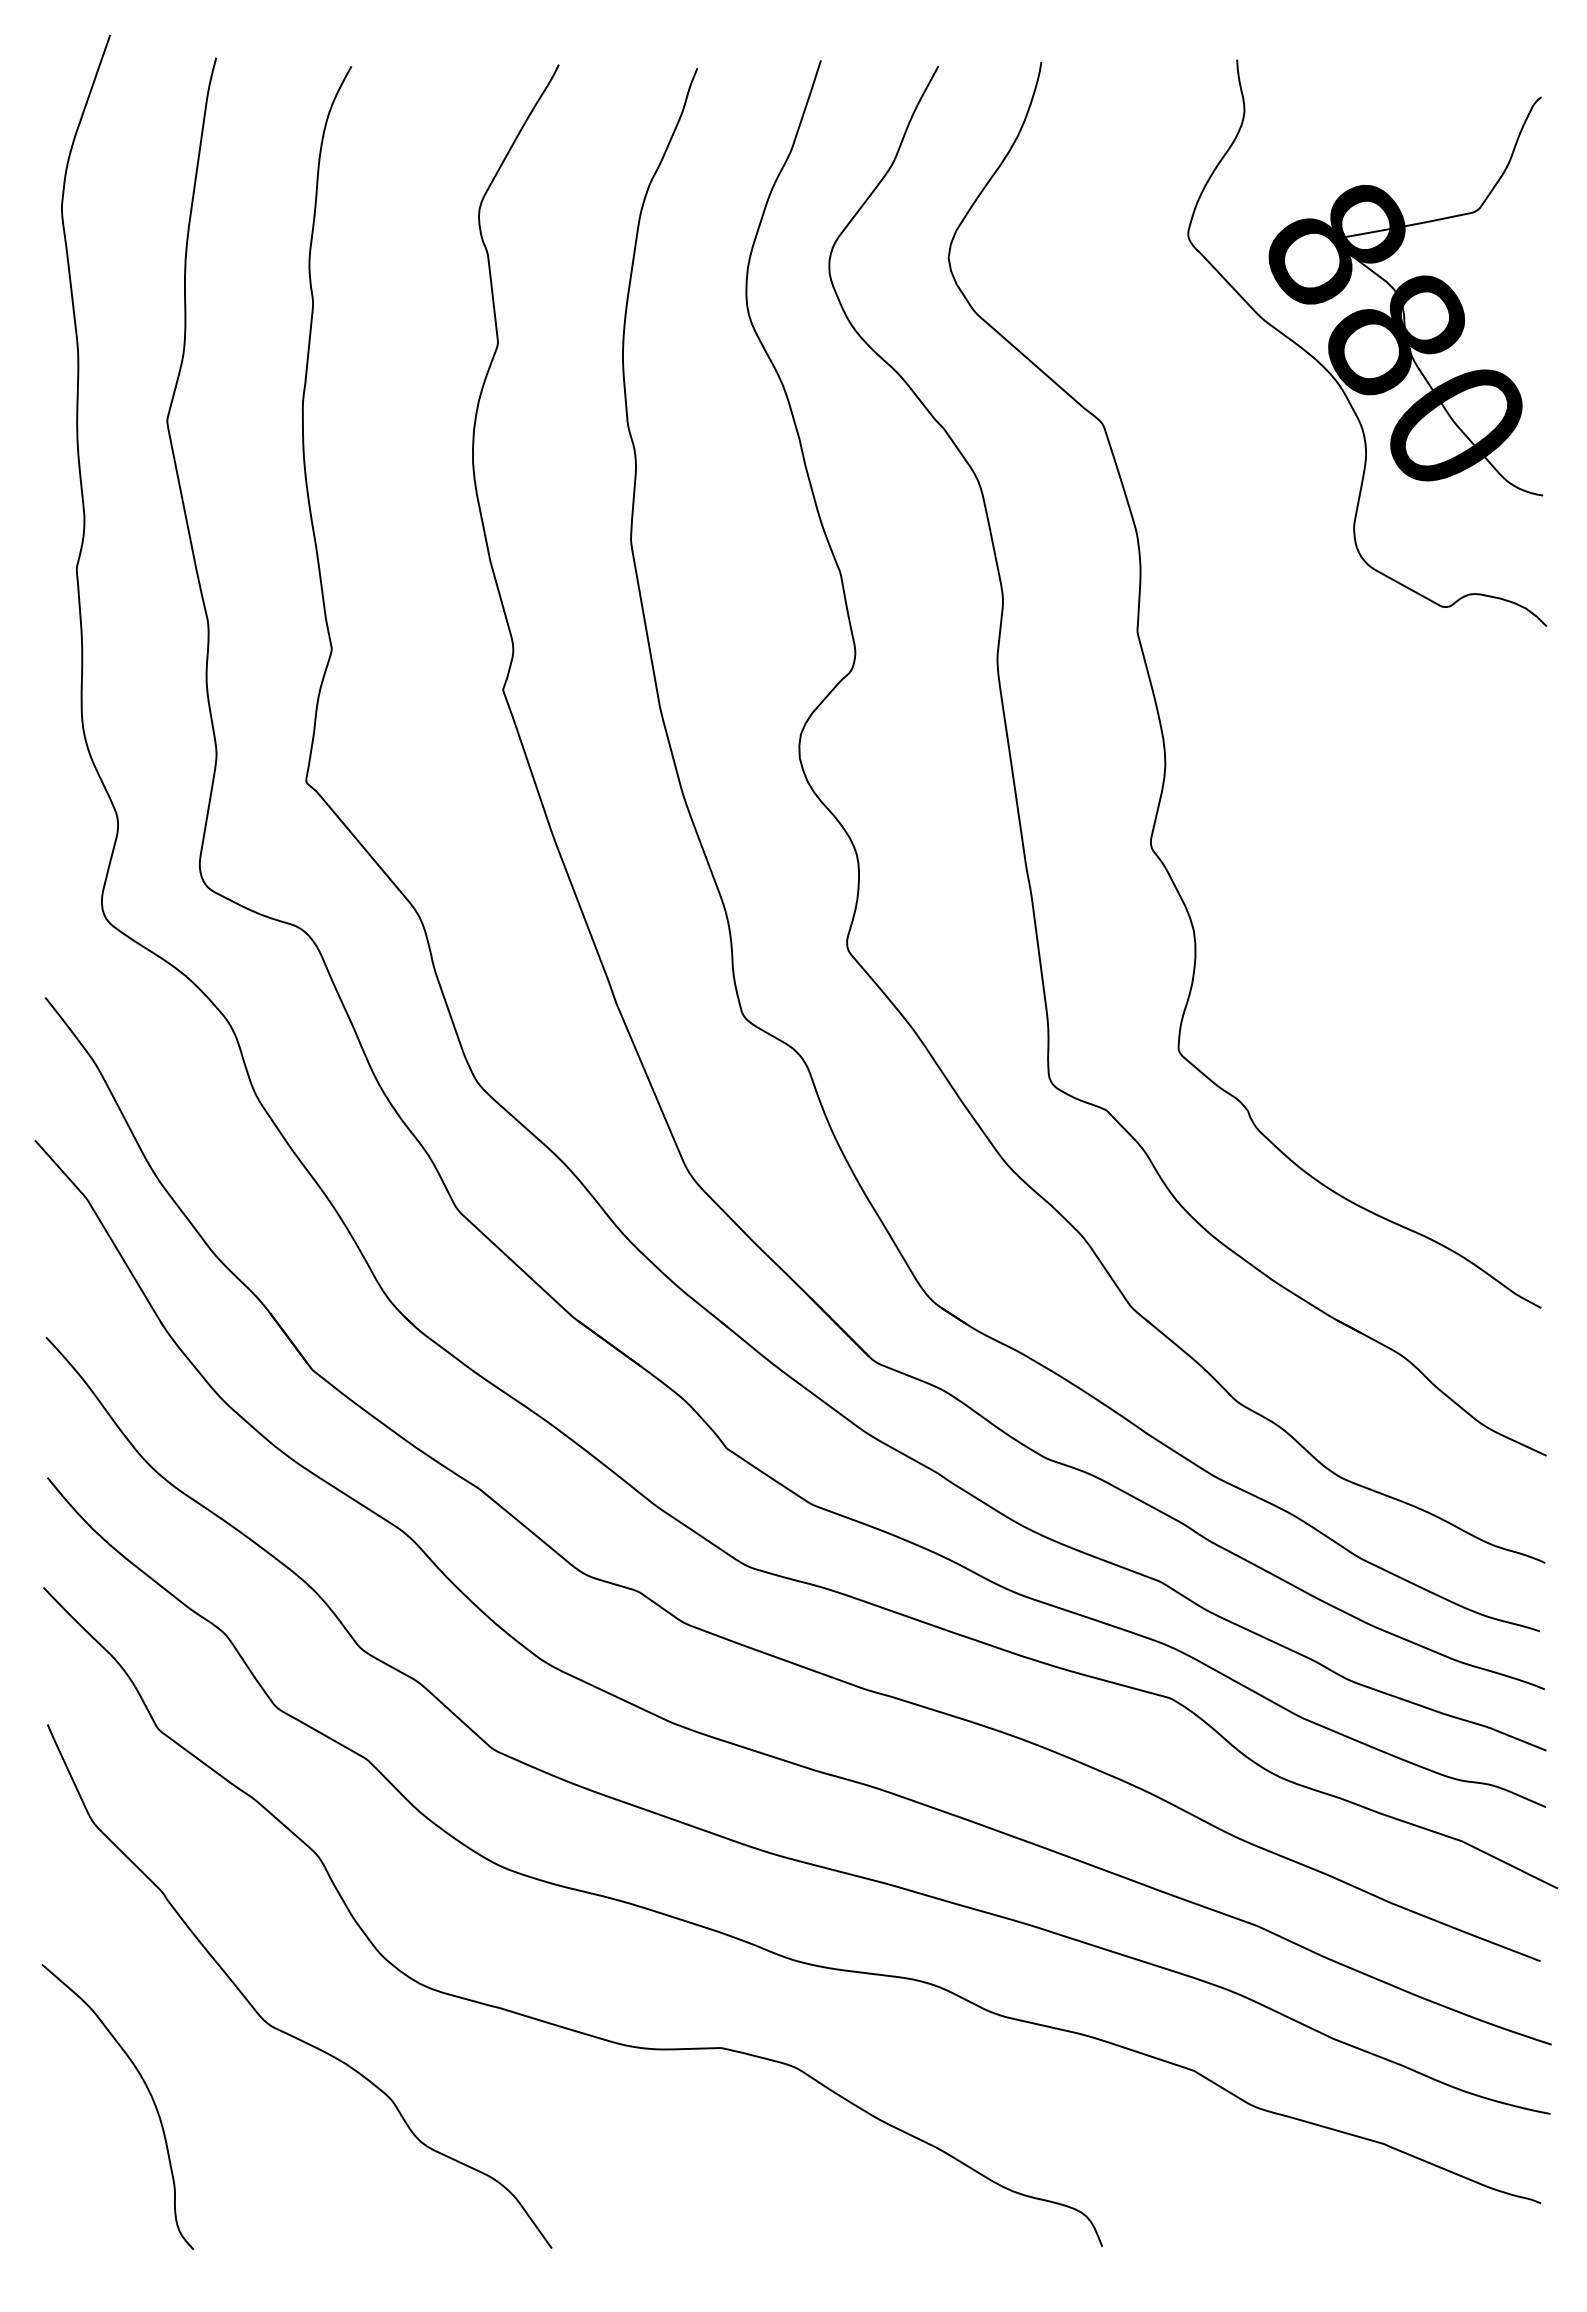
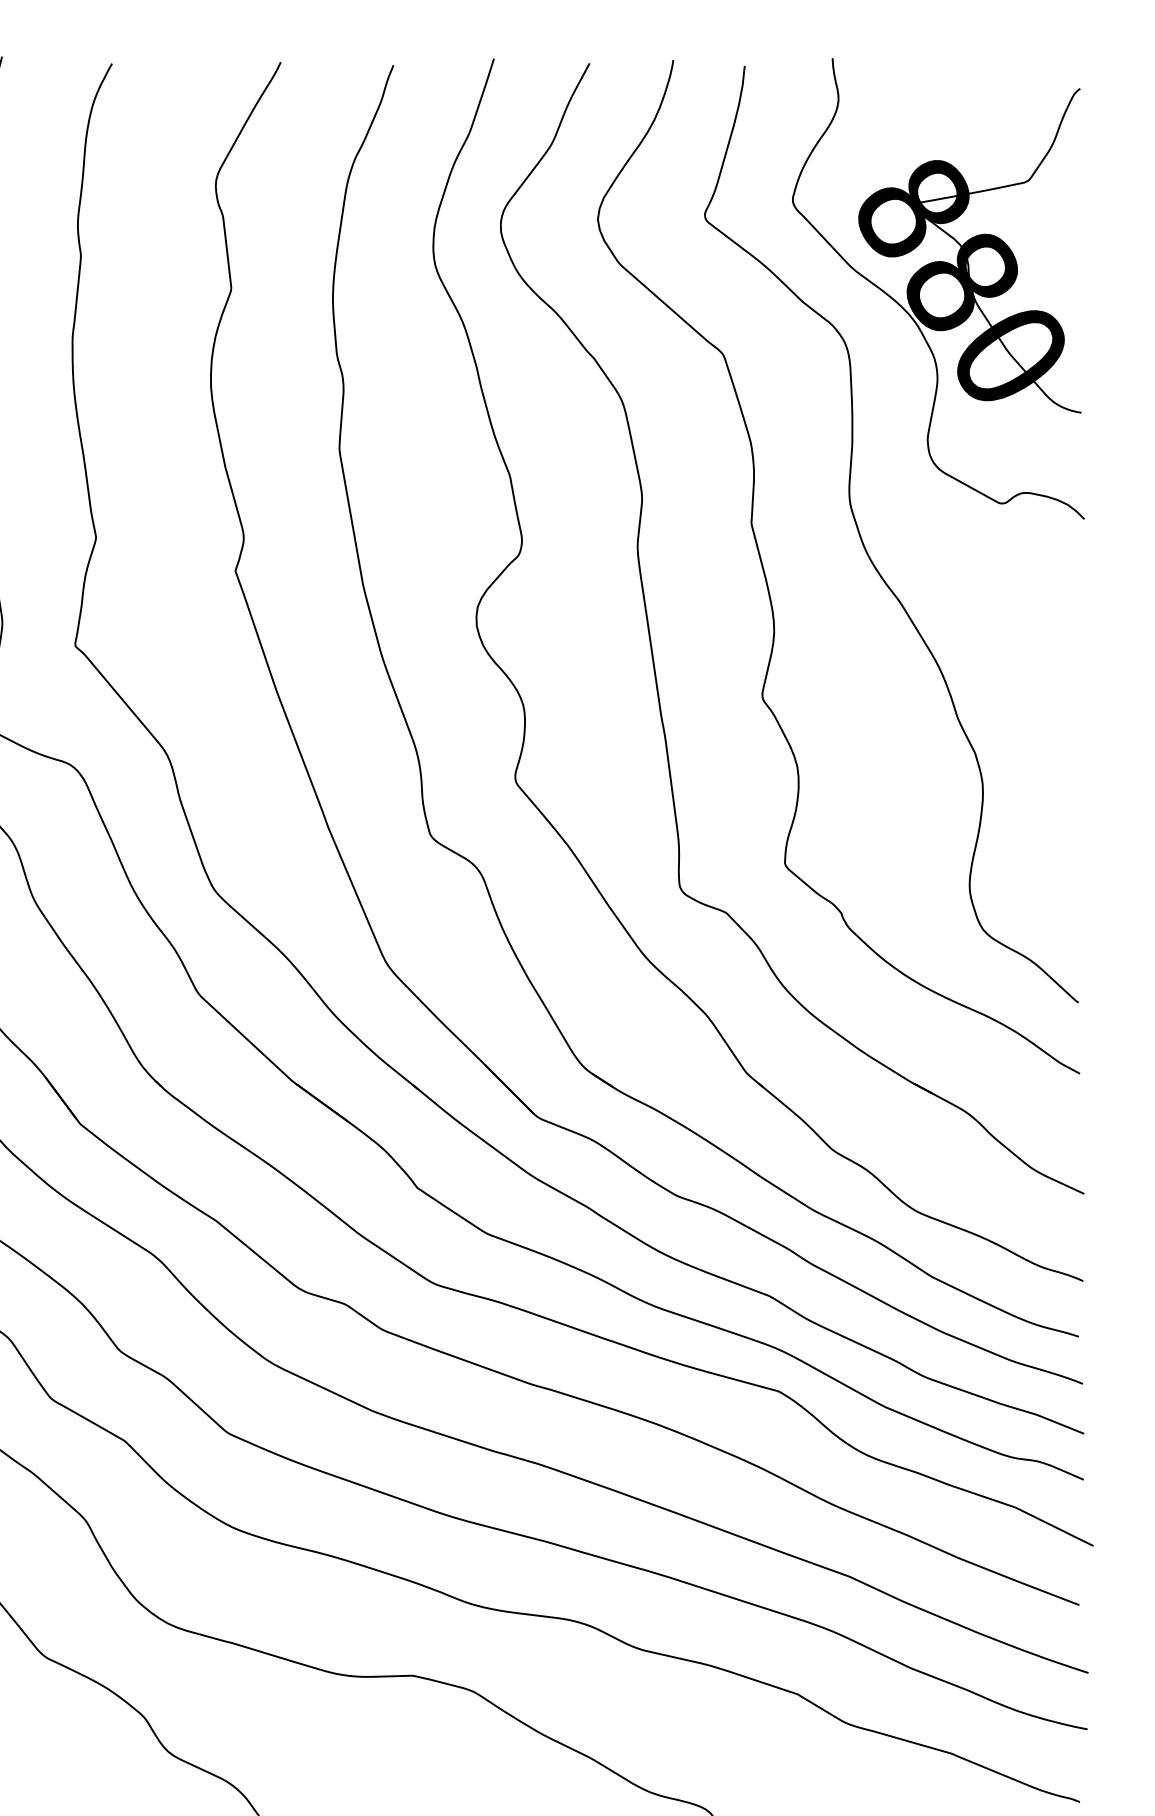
curve: (1277, 660) -> (865, 546), added

